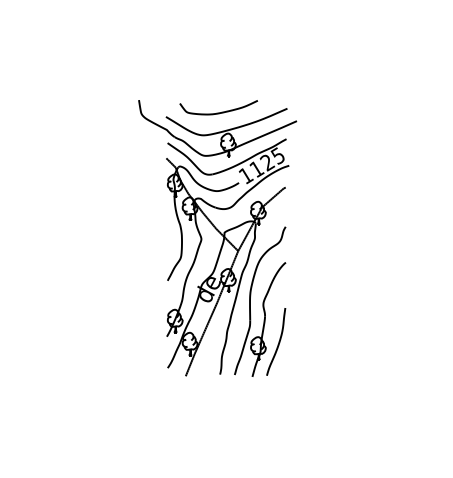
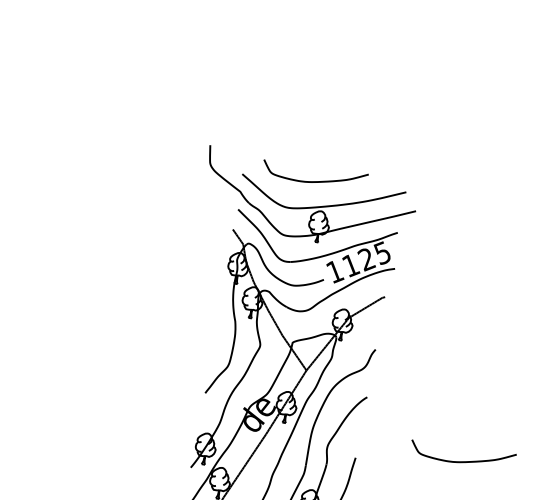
curve: (365, 295) -> (465, 460), added

